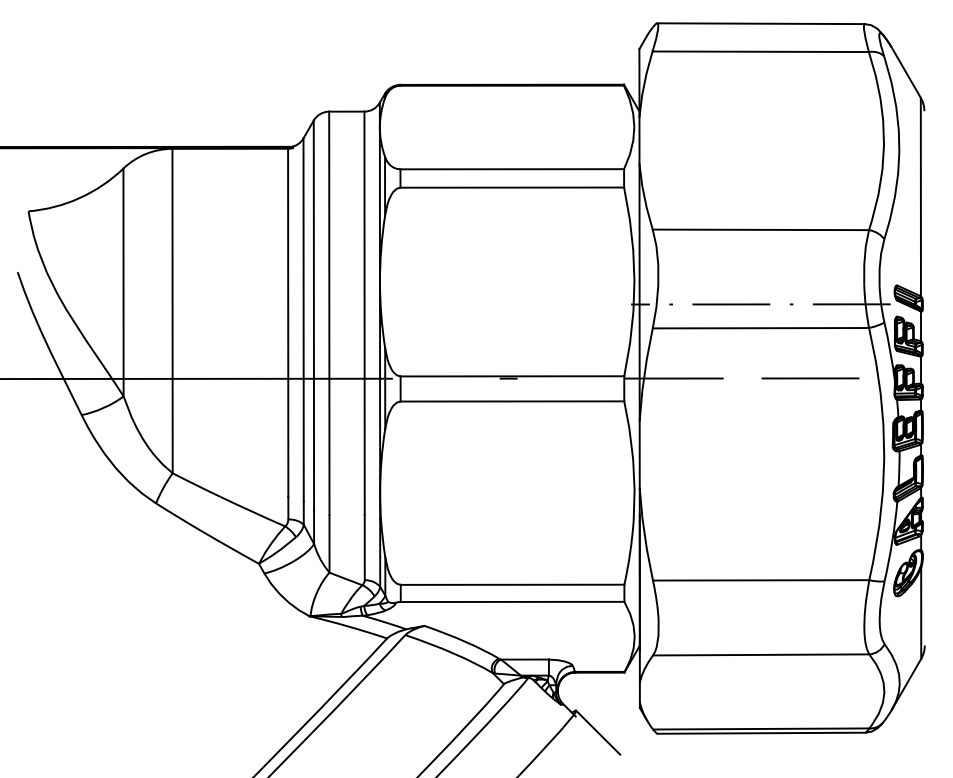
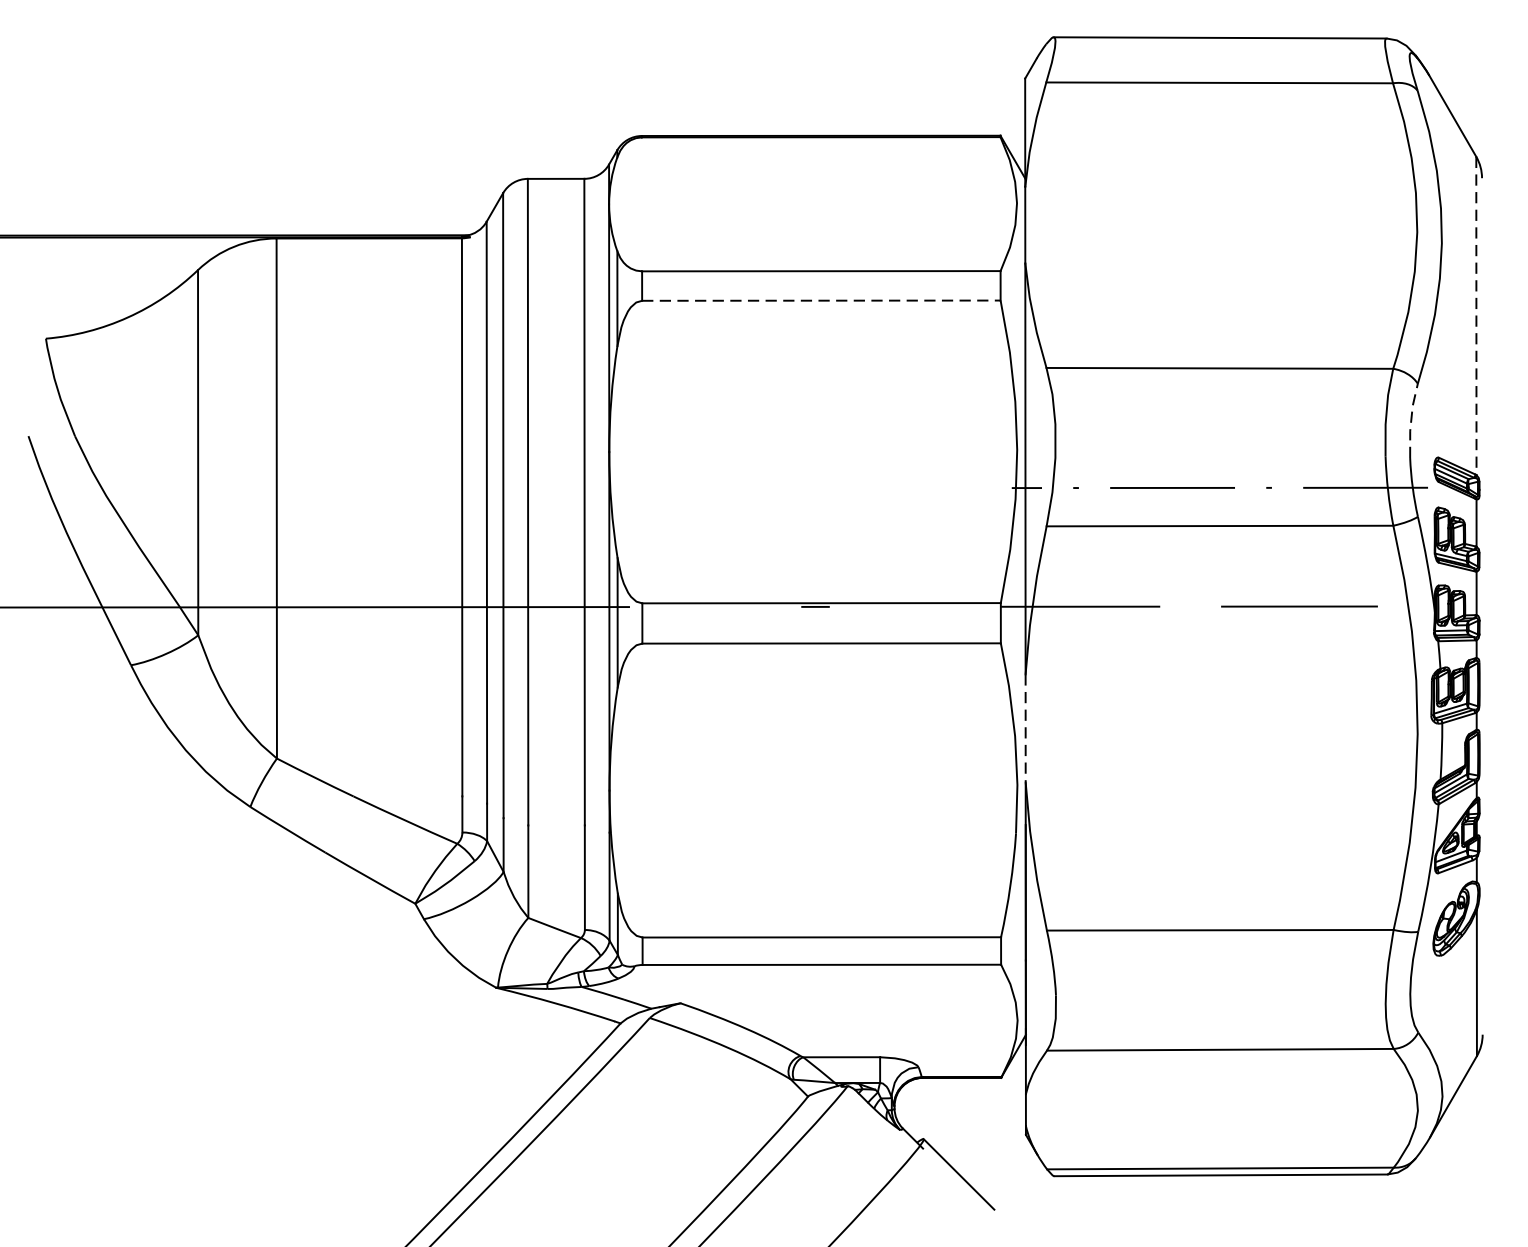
line: (512, 187) -> (821, 300), solid -> dashed
line: (920, 197) -> (1475, 316), solid -> dashed
line: (880, 262) -> (1411, 420), solid -> dashed
line: (639, 454) -> (1025, 728), solid -> dashed

